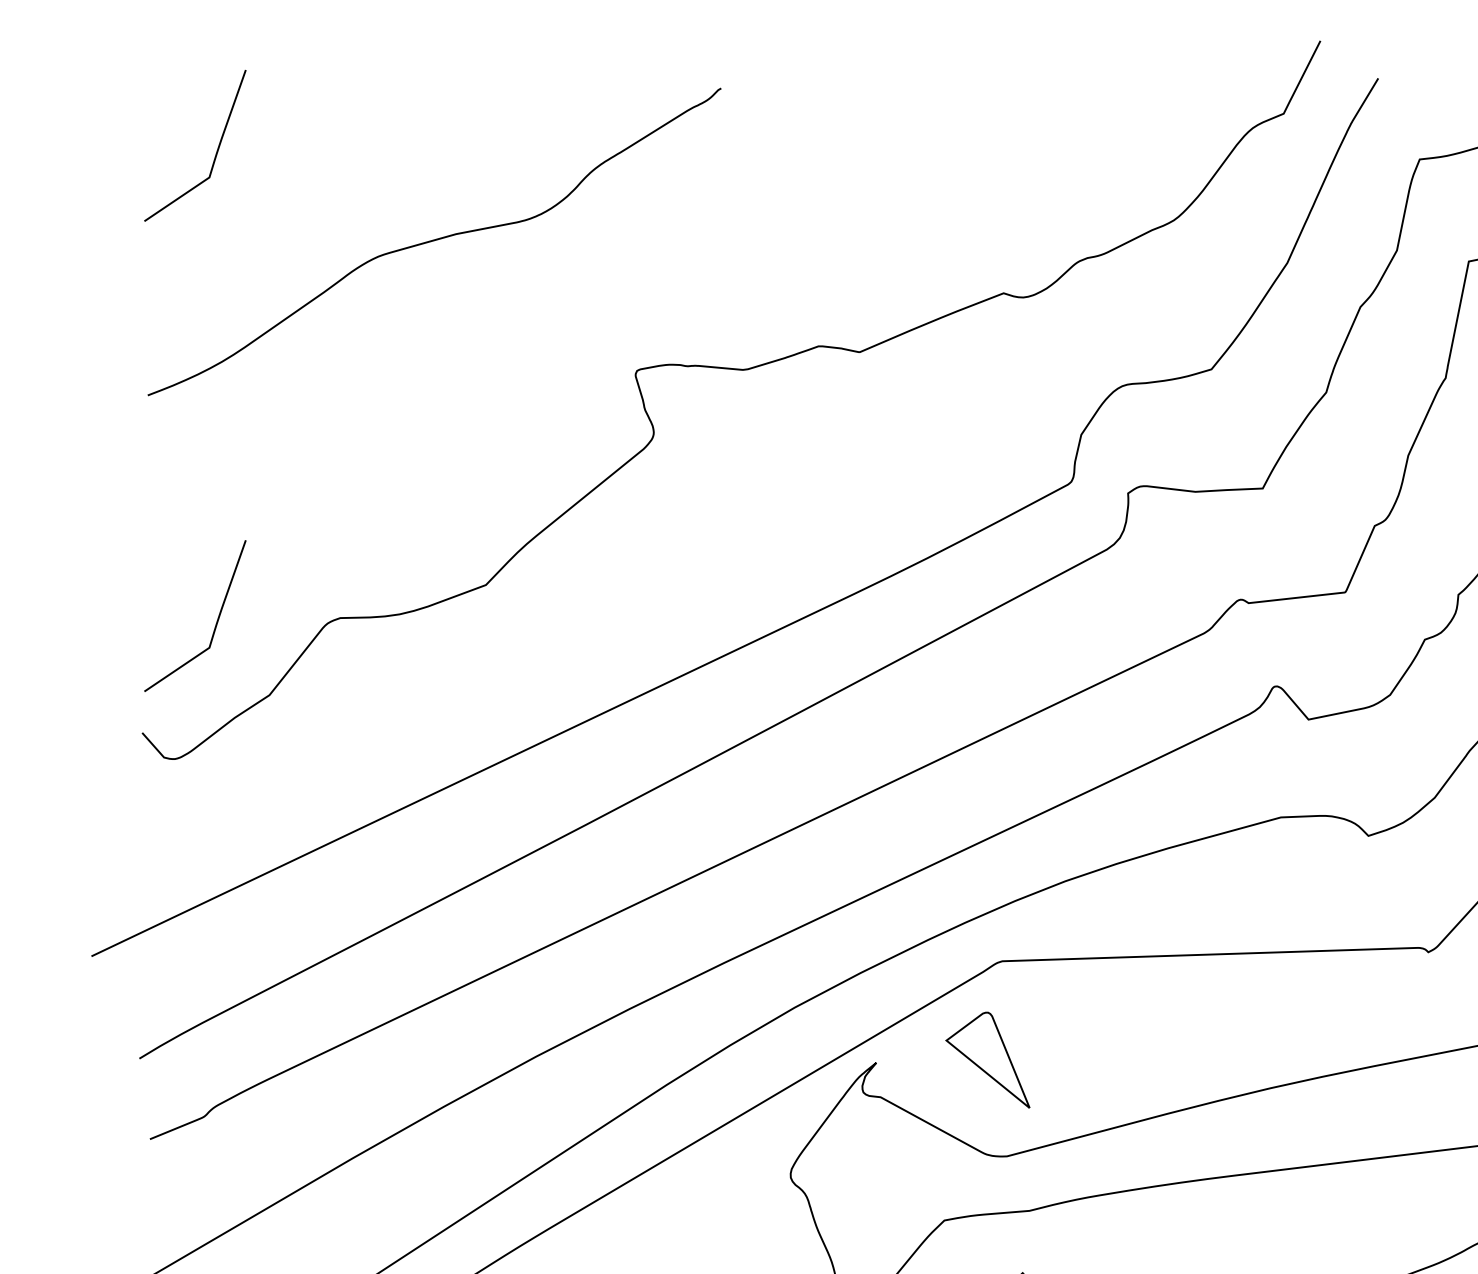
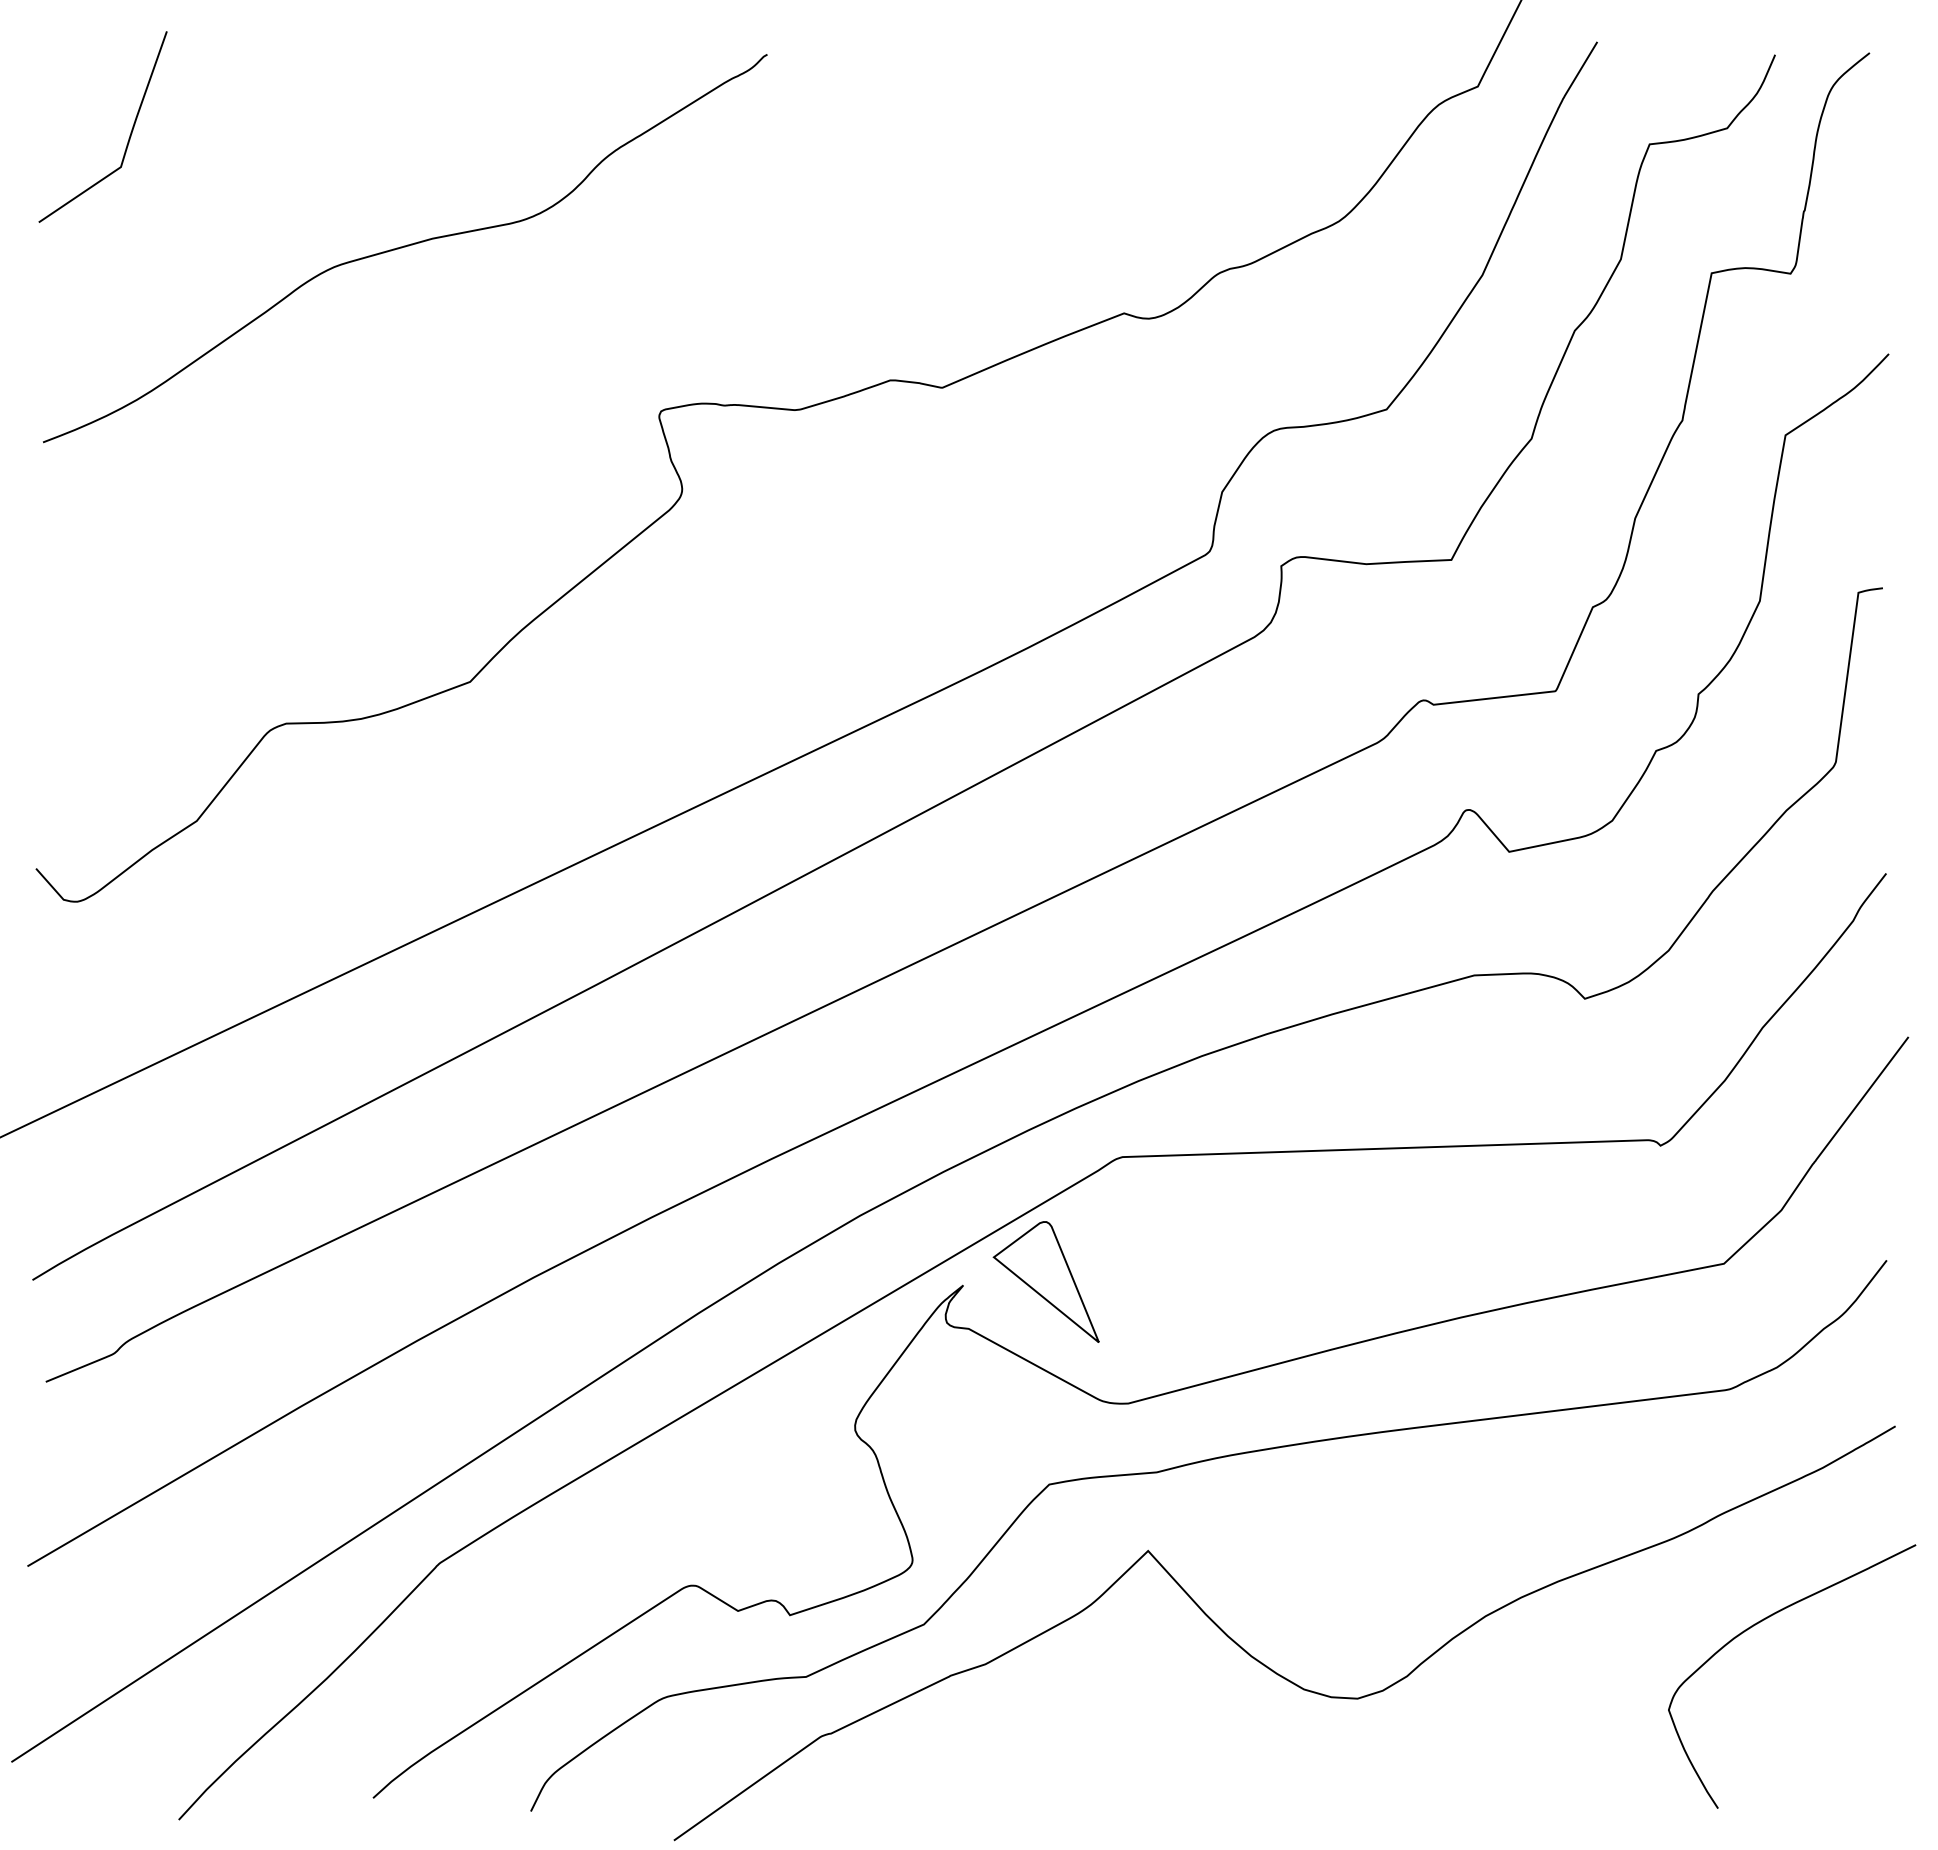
curve: (216, 622) -> (129, 729), removed
part: (987, 1059) -> (1045, 1281), moved

